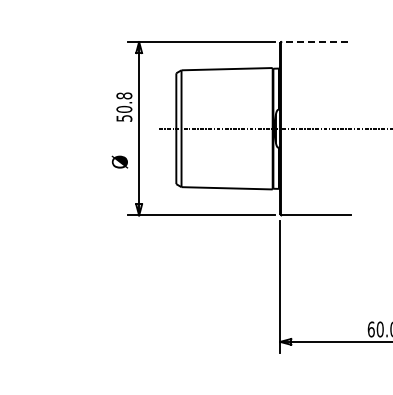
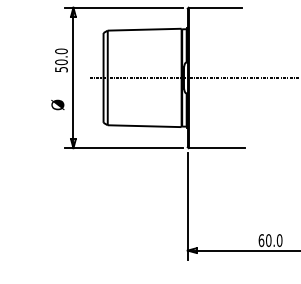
line: (314, 42) -> (215, 8), dashed -> solid
text: (123, 95) -> (60, 51), 50.8 -> 50.0

